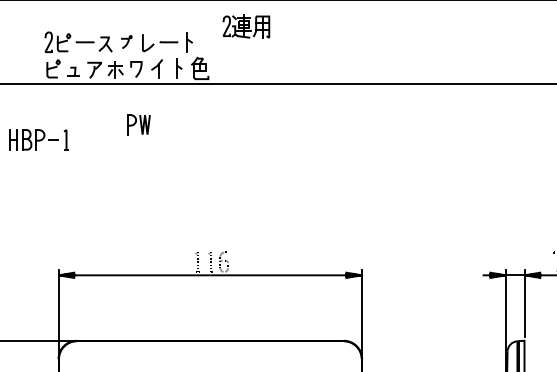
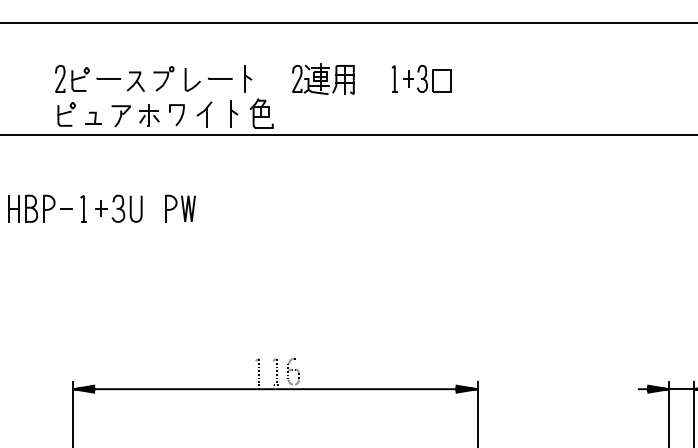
part: (246, 26) -> (323, 79), moved
part: (126, 41) -> (163, 77), size x1.43
part: (320, 41) -> (422, 77), added
part: (138, 124) -> (179, 208), moved
part: (92, 139) -> (118, 208), added

